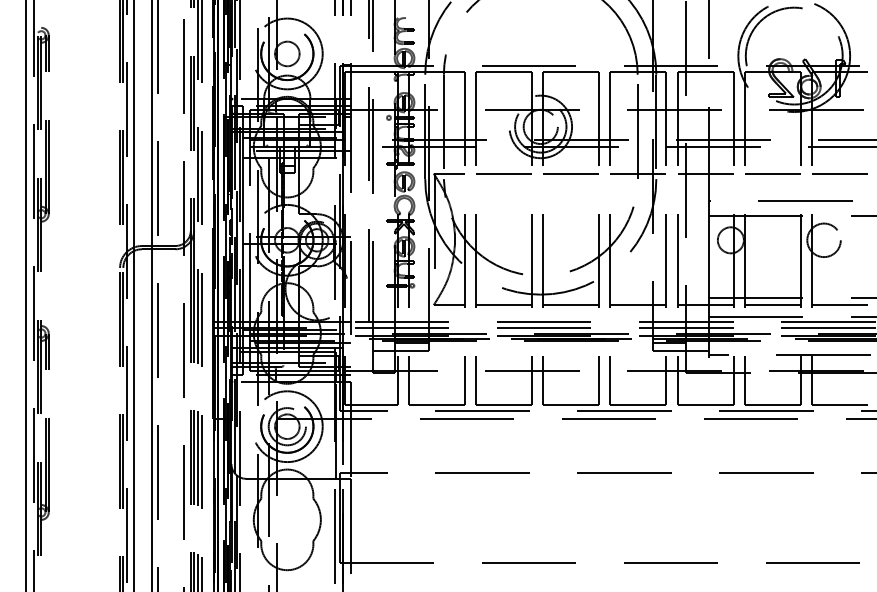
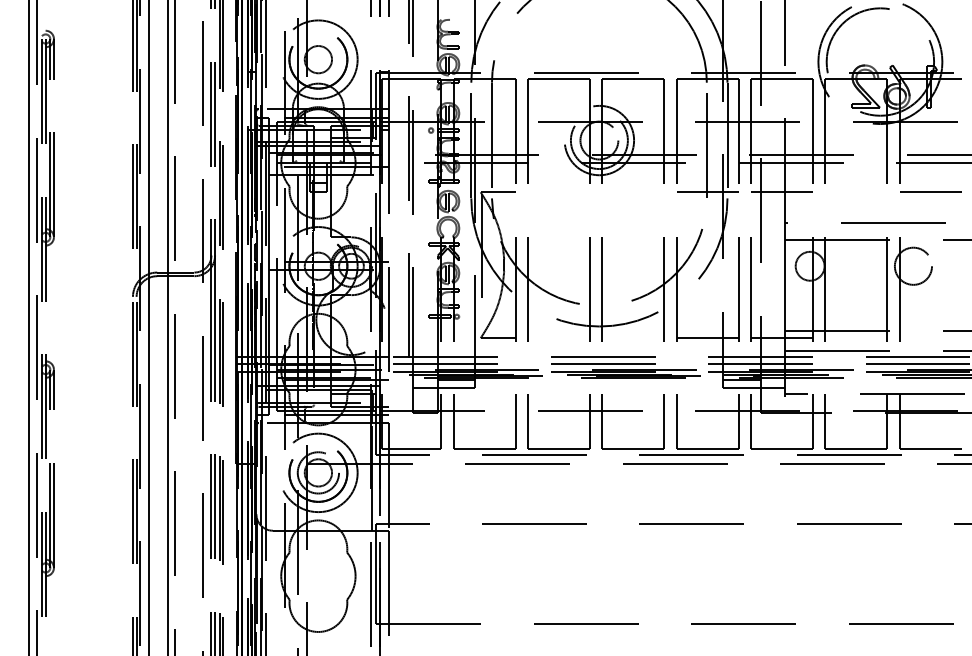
line: (503, 172) -> (558, 191), removed
line: (571, 173) -> (633, 192), removed
line: (772, 173) -> (856, 192), removed
line: (503, 305) -> (558, 338), removed
line: (571, 305) -> (633, 338), removed
line: (772, 305) -> (856, 338), removed
line: (839, 305) -> (930, 338), removed

